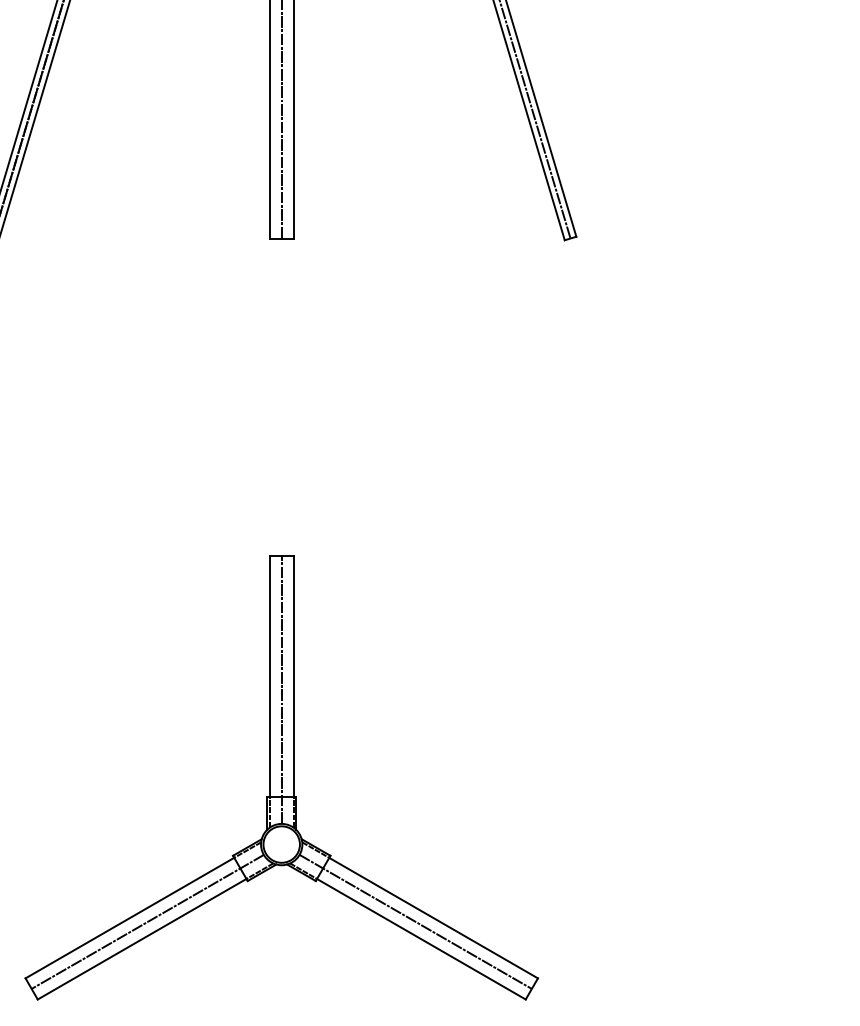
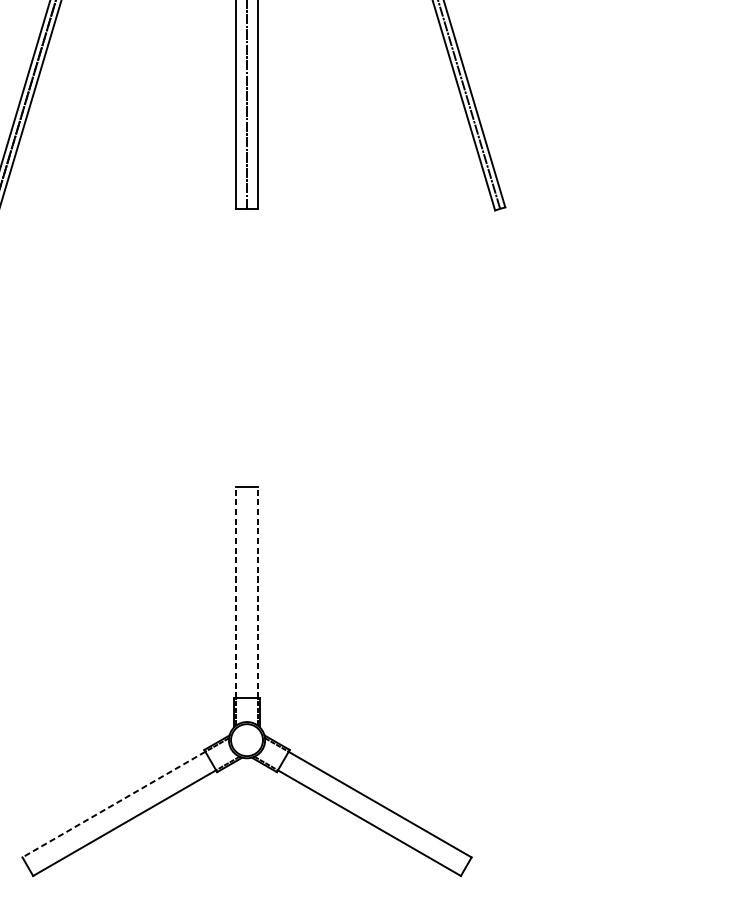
line: (269, 676) -> (236, 592), solid -> dashed
line: (293, 676) -> (257, 592), solid -> dashed
line: (281, 689) -> (246, 604), removed
line: (129, 918) -> (113, 804), solid -> dashed
line: (147, 921) -> (129, 807), removed
line: (415, 921) -> (364, 807), removed

